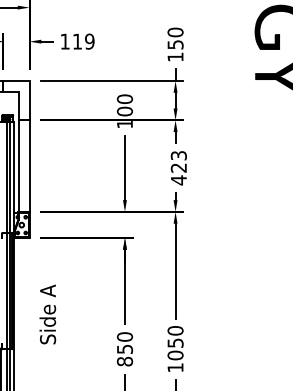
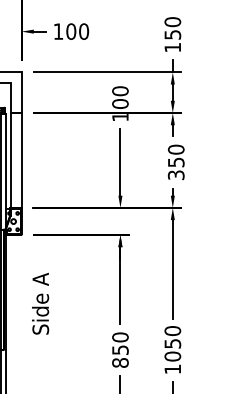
text: (83, 41) -> (77, 31), 119 -> 100
text: (178, 167) -> (175, 161), 423 -> 350
text: (47, 314) -> (40, 303), moved

